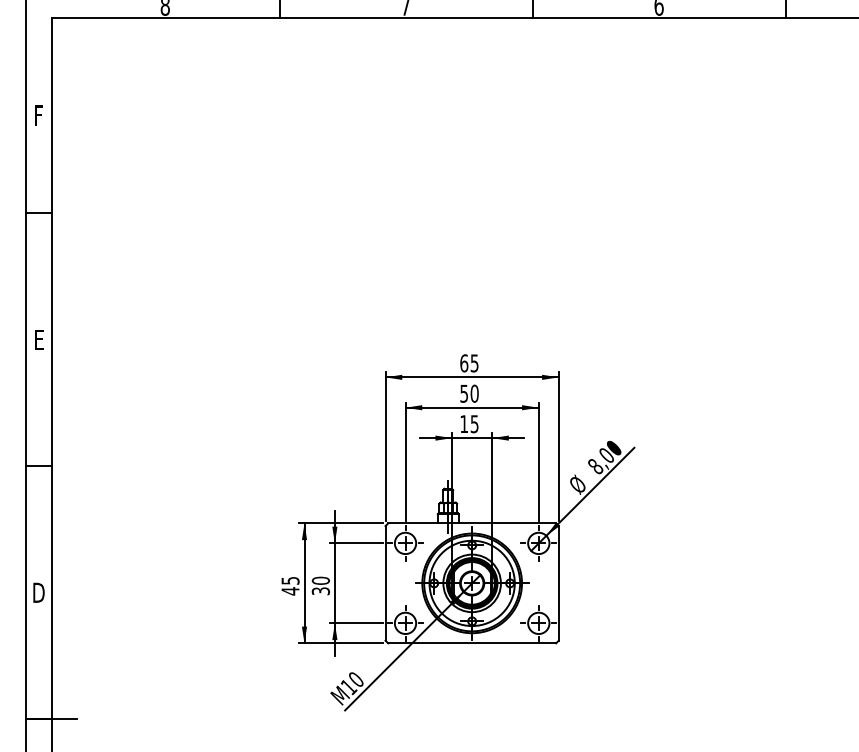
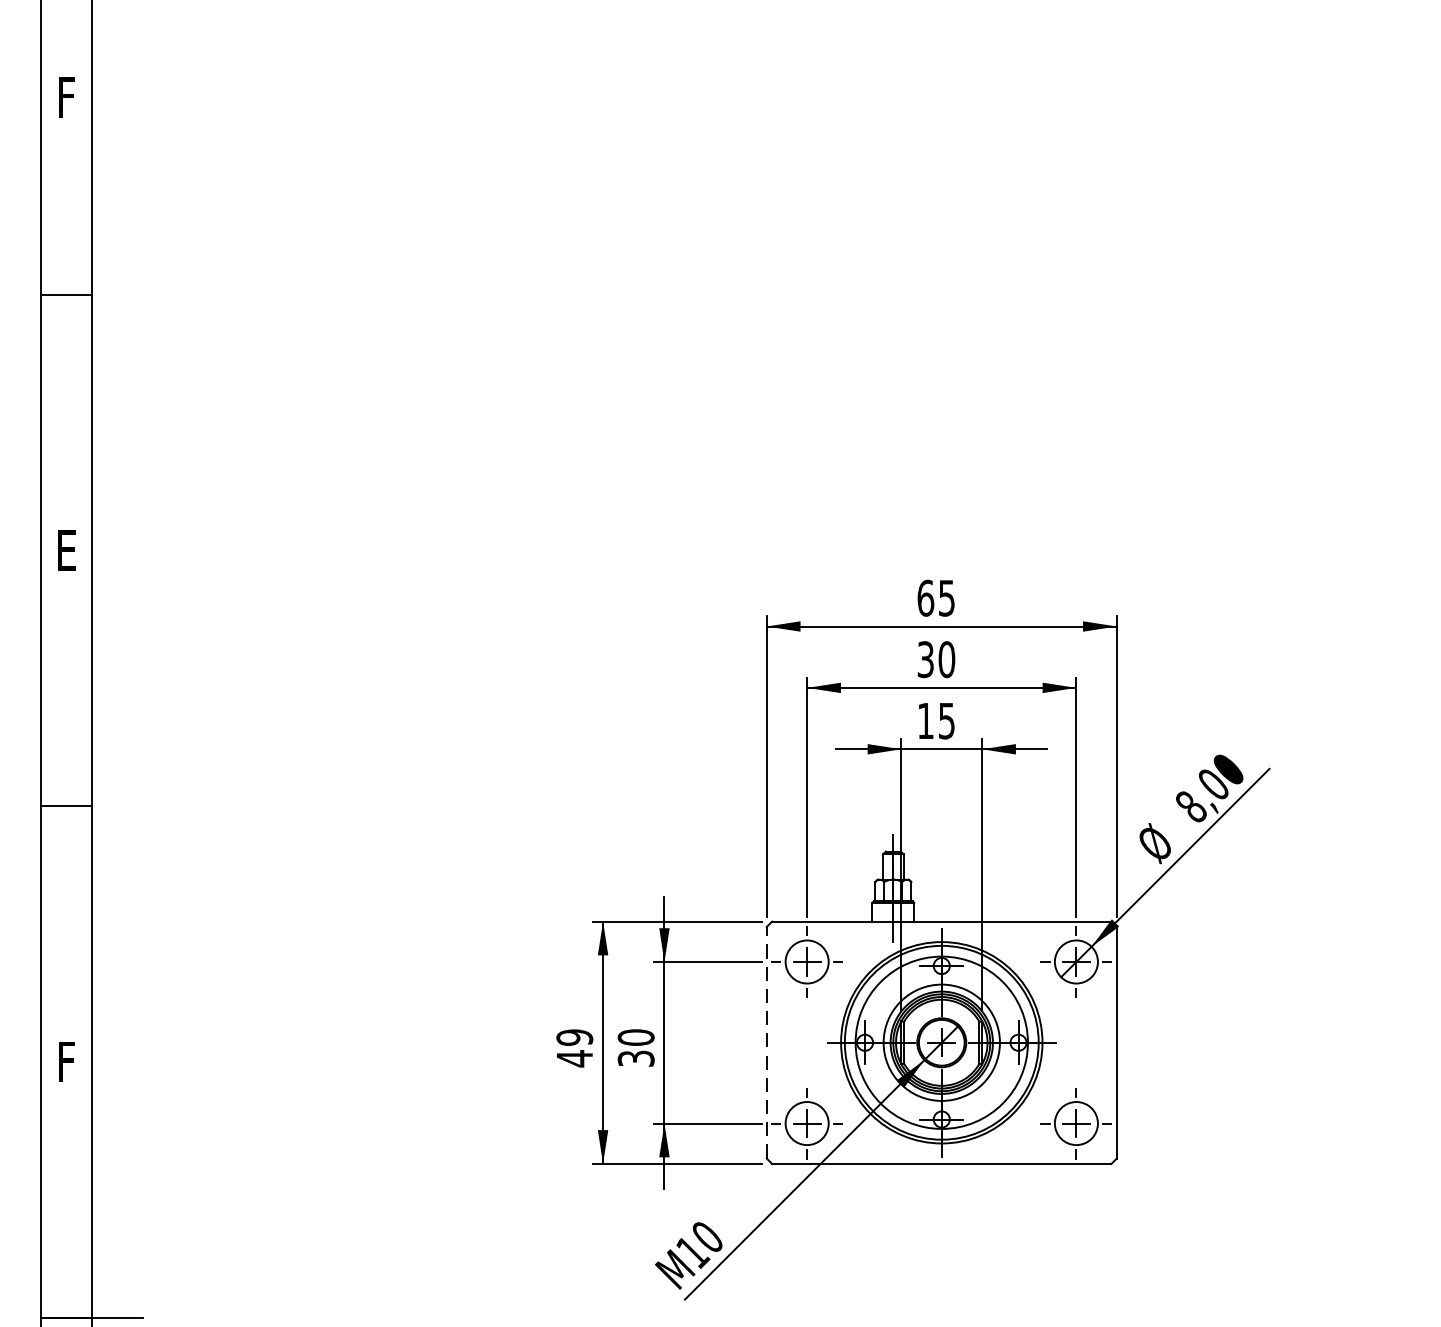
text: (464, 392) -> (926, 657), 50 -> 30
text: (290, 580) -> (574, 1036), 45 -> 49
line: (385, 582) -> (766, 1040), solid -> dashed
text: (38, 592) -> (65, 1061), D -> F

